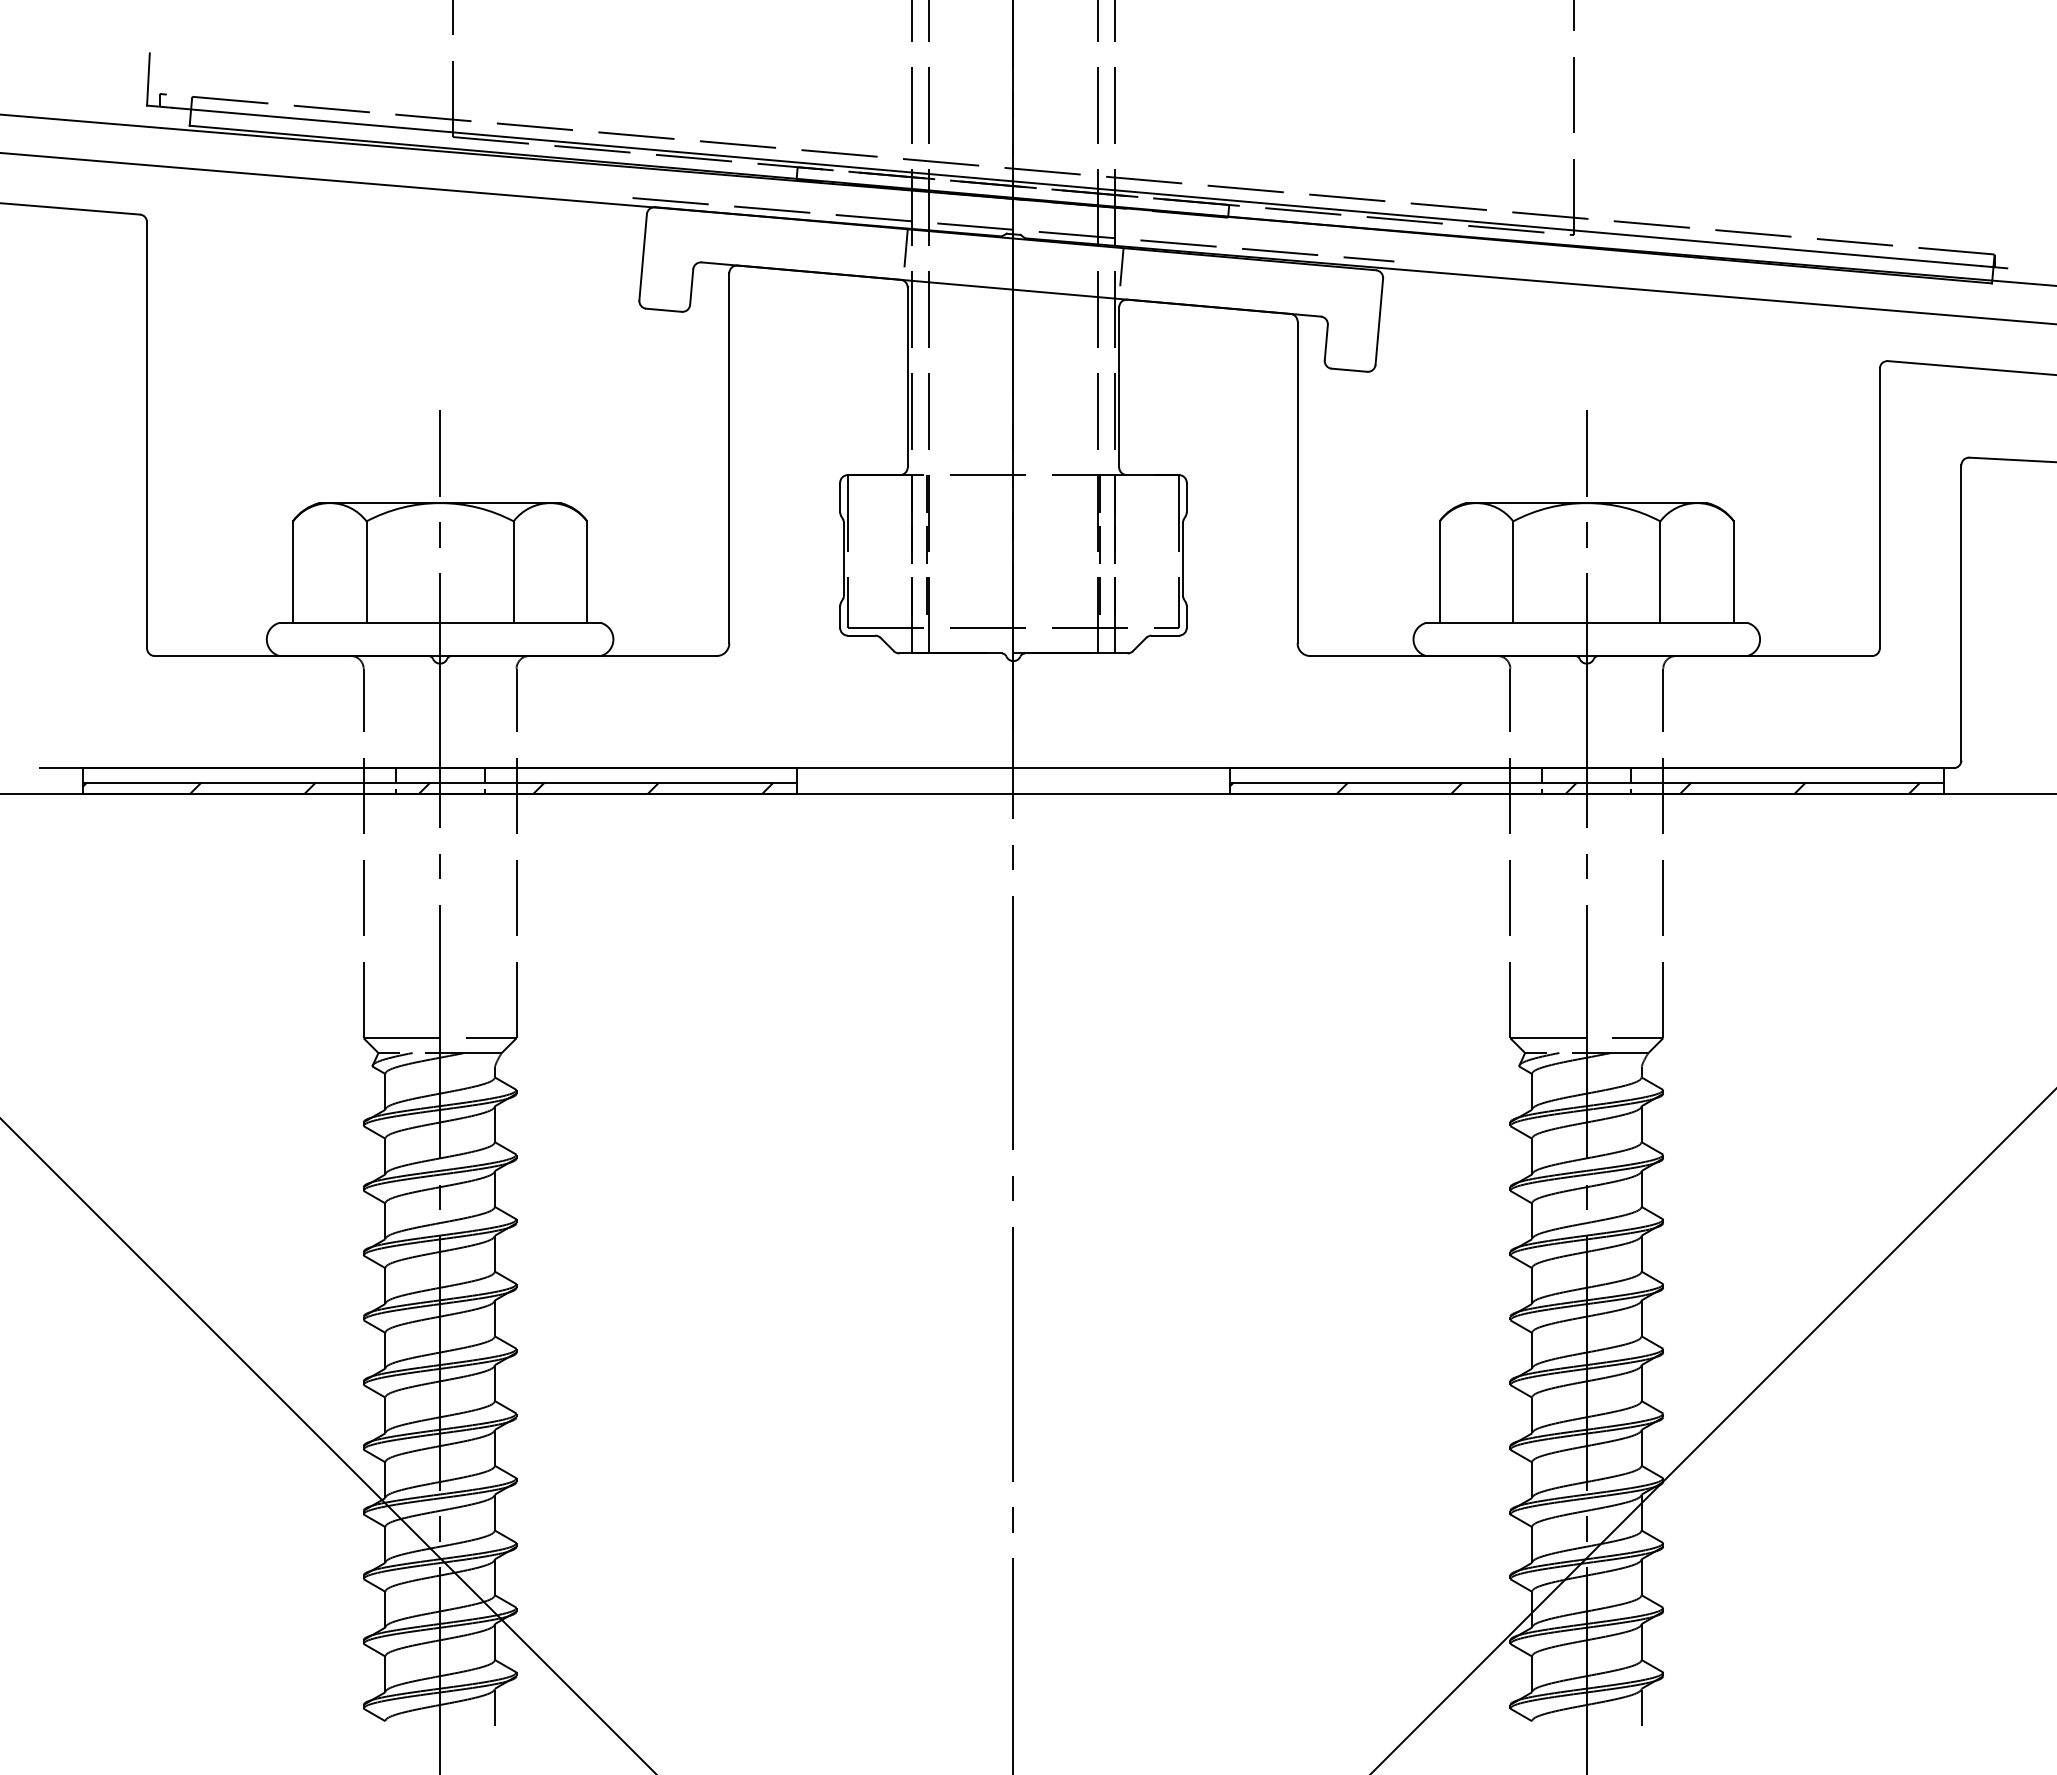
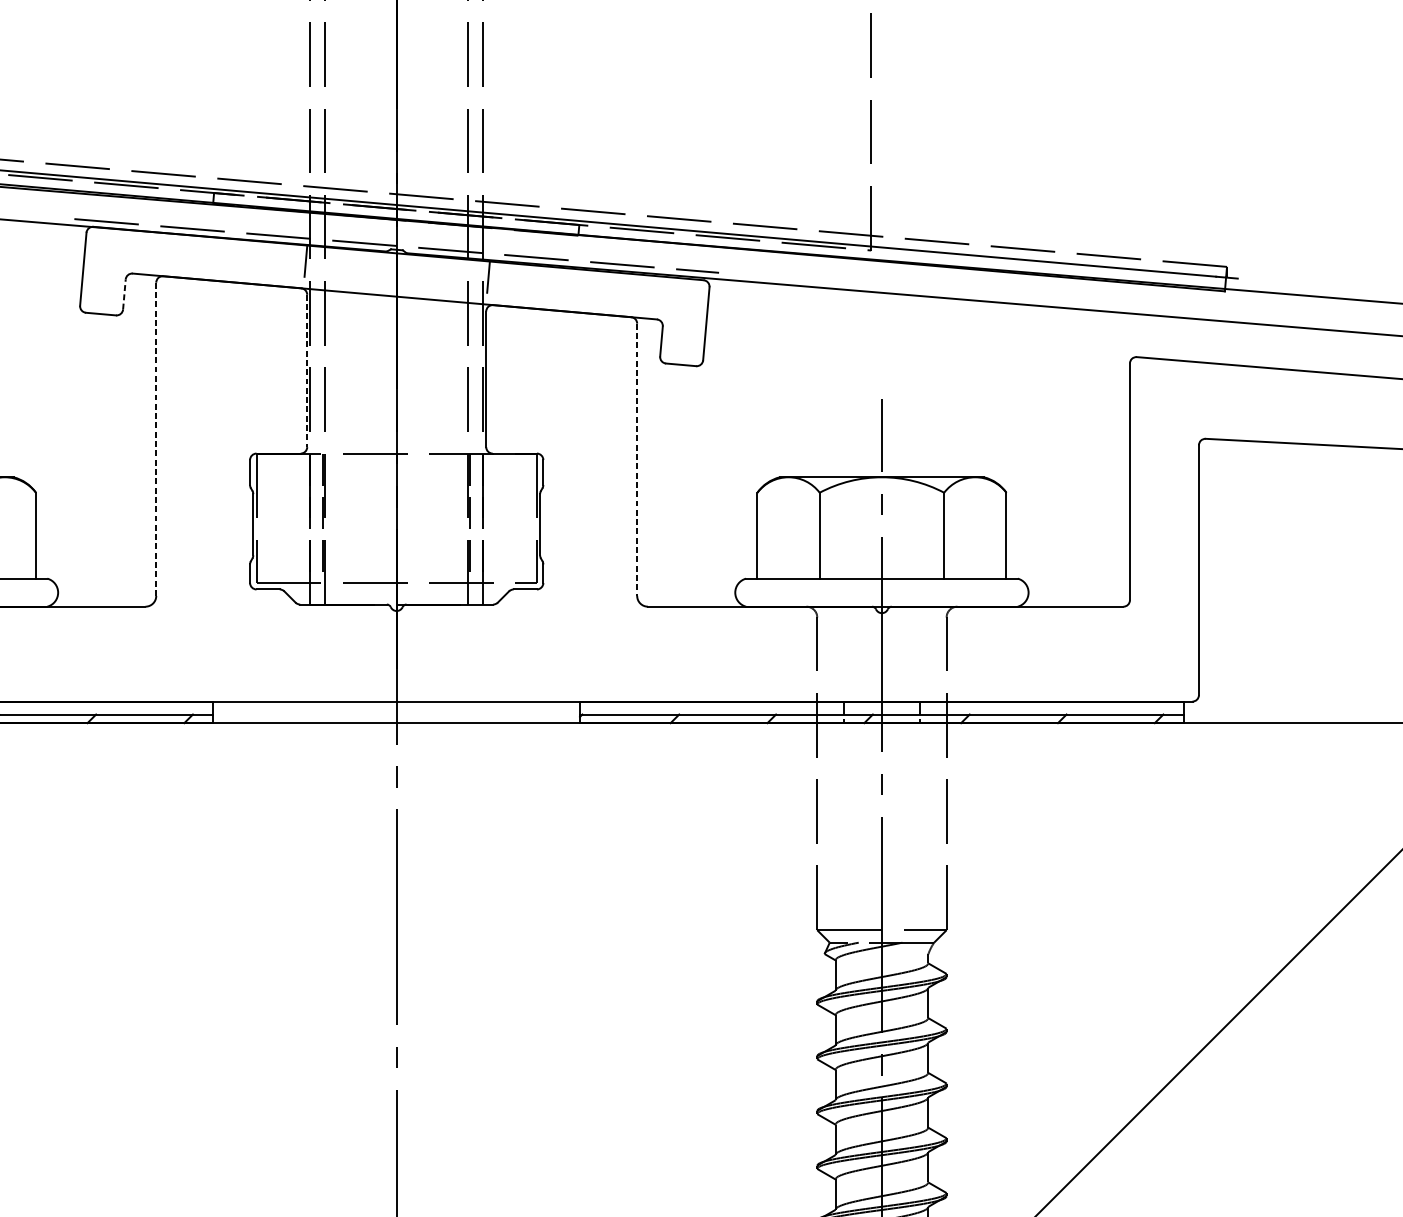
line: (691, 287) -> (124, 294), solid -> dashed
line: (907, 377) -> (307, 370), solid -> dashed
line: (729, 457) -> (156, 438), solid -> dashed
line: (1297, 482) -> (637, 459), solid -> dashed

